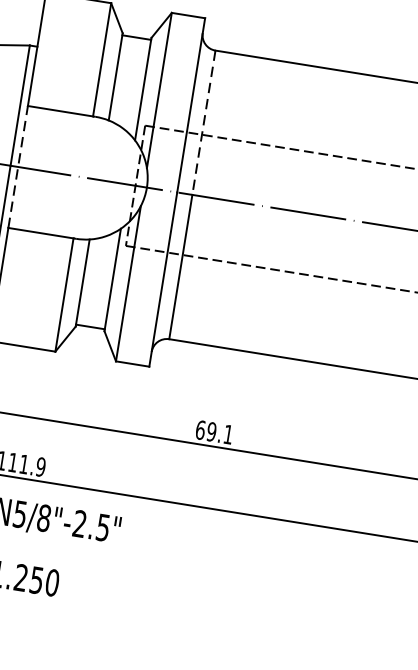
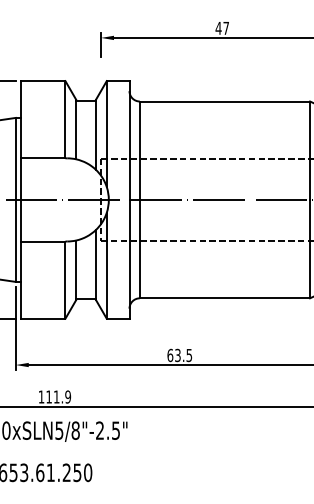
line: (203, 123) -> (139, 151), dashed -> solid
line: (18, 166) -> (21, 199), dashed -> solid
text: (219, 433) -> (183, 355), 69.1 -> 63.5

